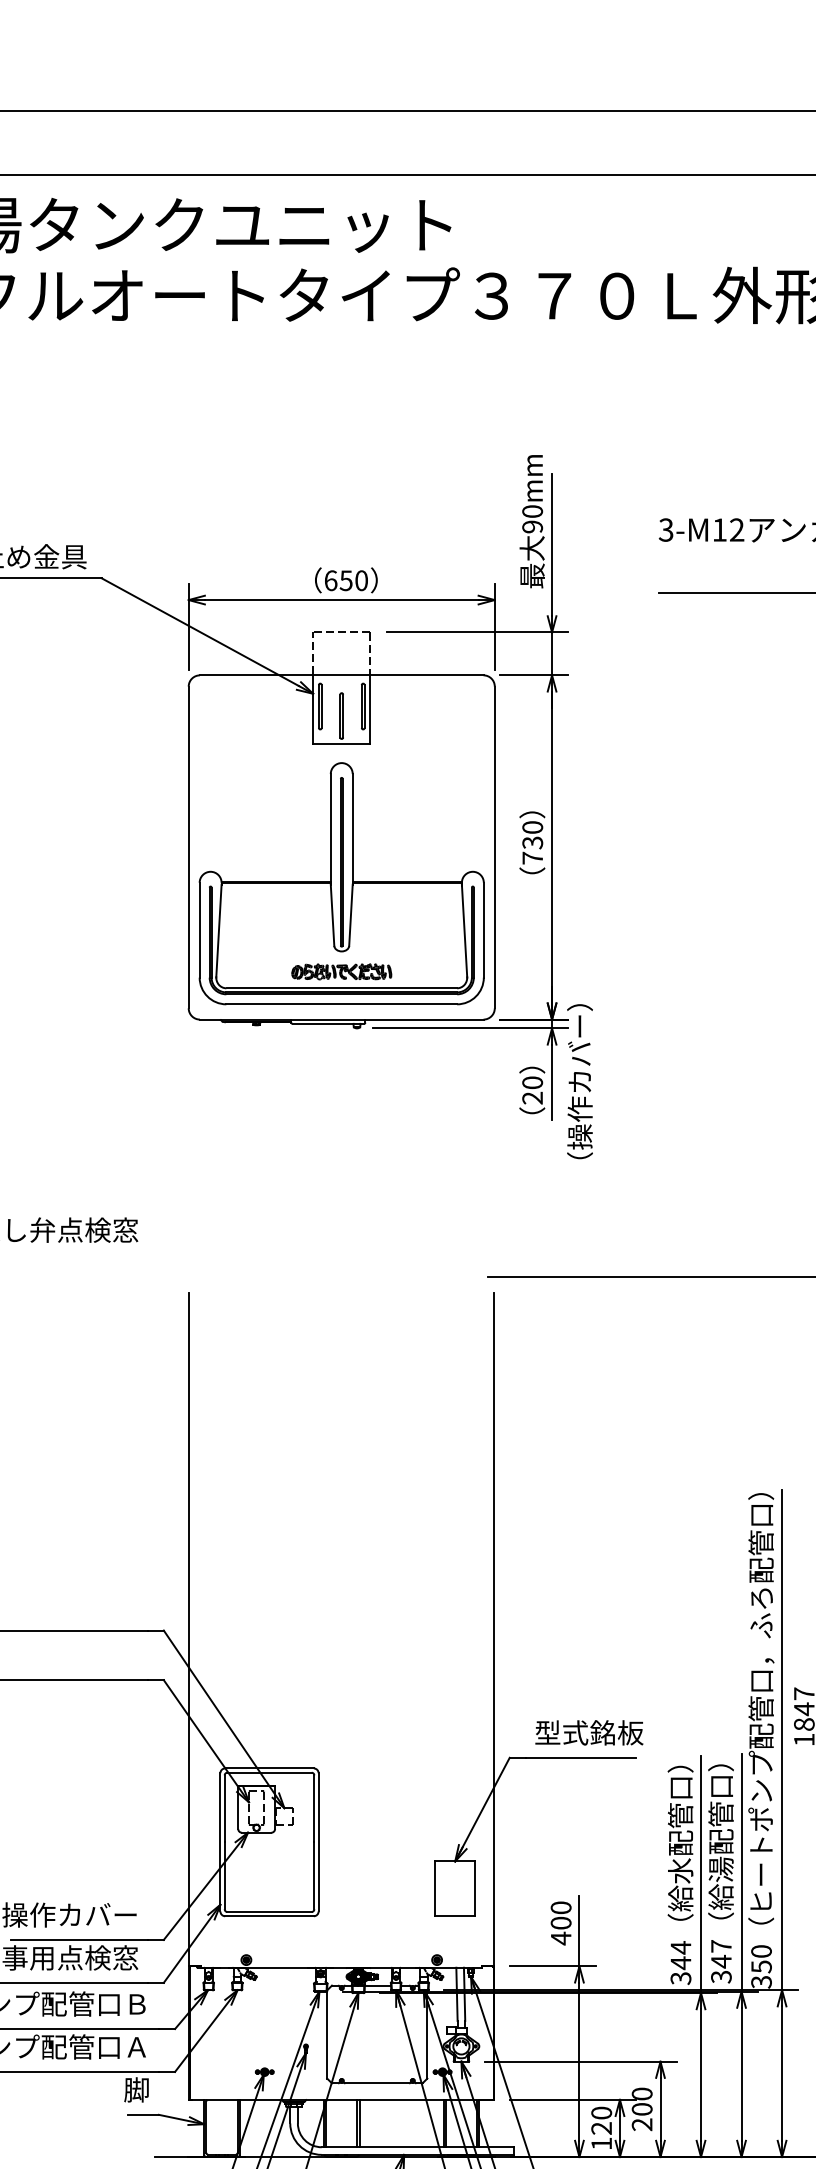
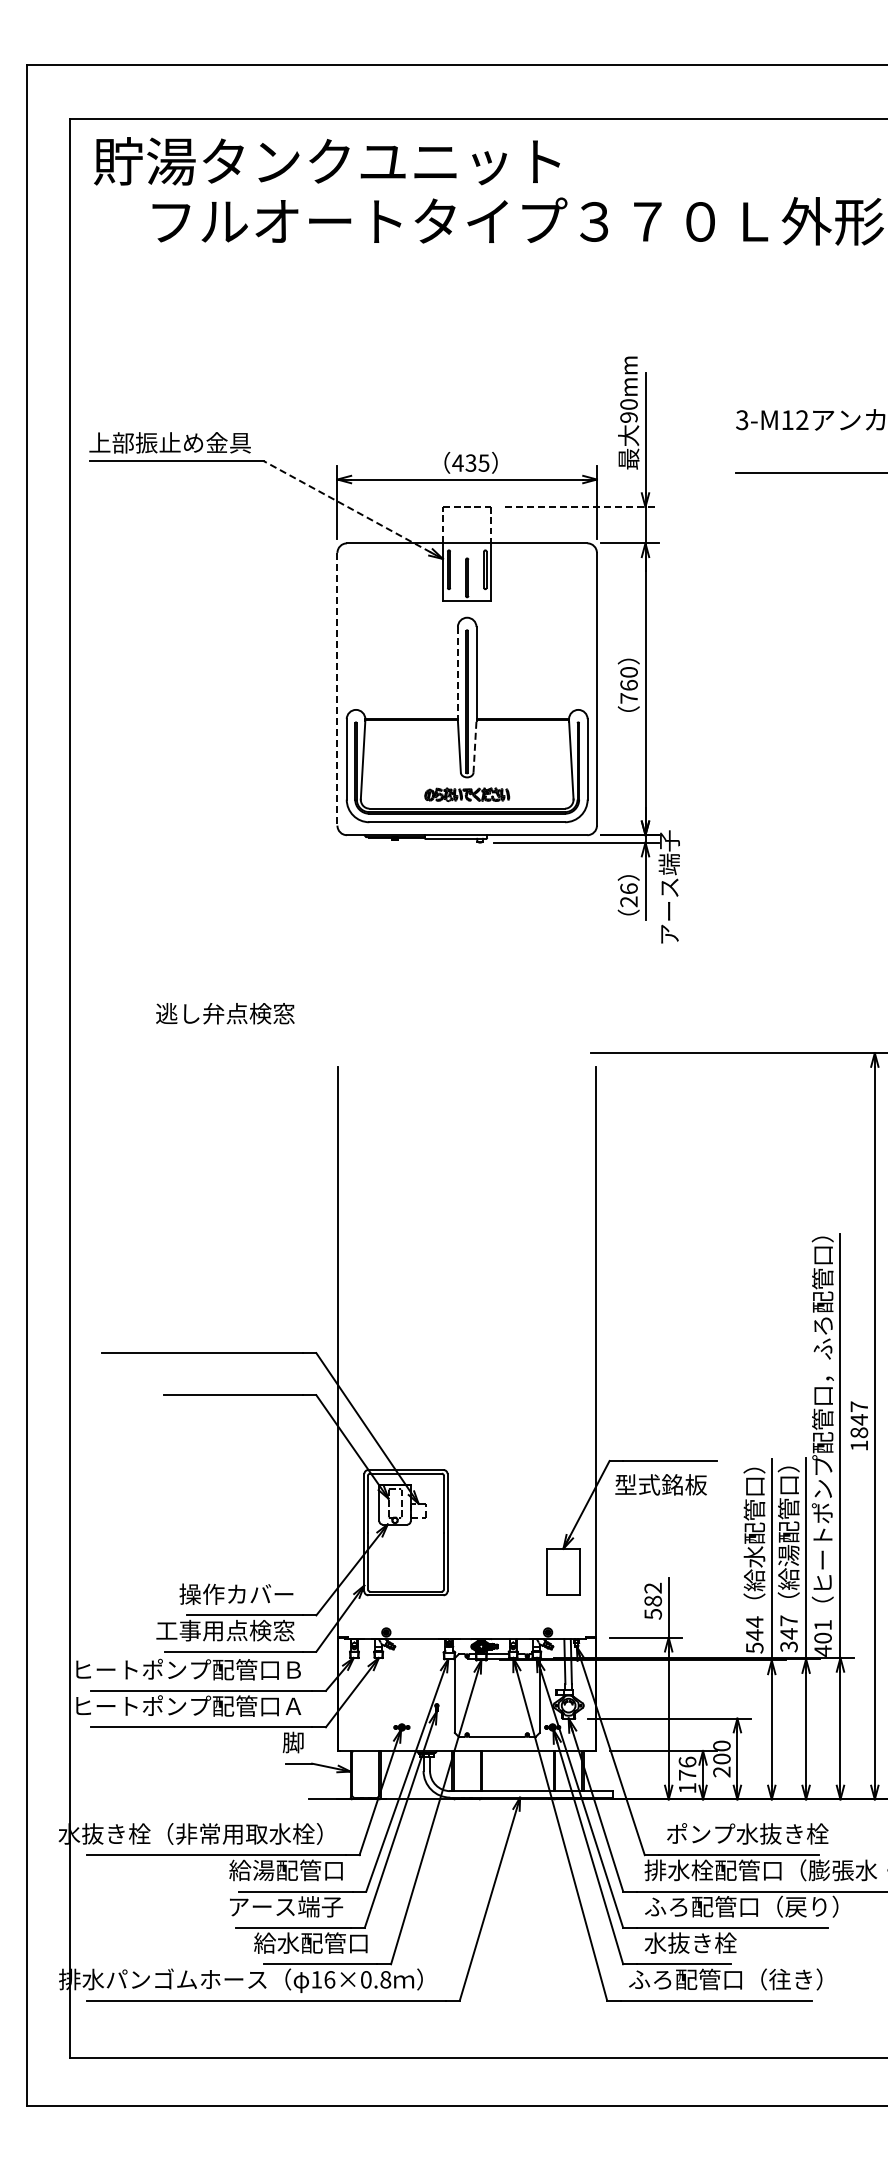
text: (345, 579) -> (470, 462), 650 -> 435
line: (199, 631) -> (346, 506), solid -> dashed
line: (477, 631) -> (582, 506), solid -> dashed
line: (330, 828) -> (457, 673), solid -> dashed
text: (532, 841) -> (628, 684), 730 -> 760
line: (188, 847) -> (337, 689), solid -> dashed
line: (351, 914) -> (475, 746), solid -> dashed
text: (580, 1081) -> (669, 887), （操作カバー） -> アース端子
text: (532, 1082) -> (628, 888), 20 -> 26
text: (588, 1732) -> (660, 1484), moved
text: (561, 1923) -> (653, 1601), 400 -> 582
text: (760, 1966) -> (822, 1637), 350 -> 401
text: (680, 1977) -> (754, 1647), 344 -> 544
text: (601, 2120) -> (687, 1768), 120 -> 176

